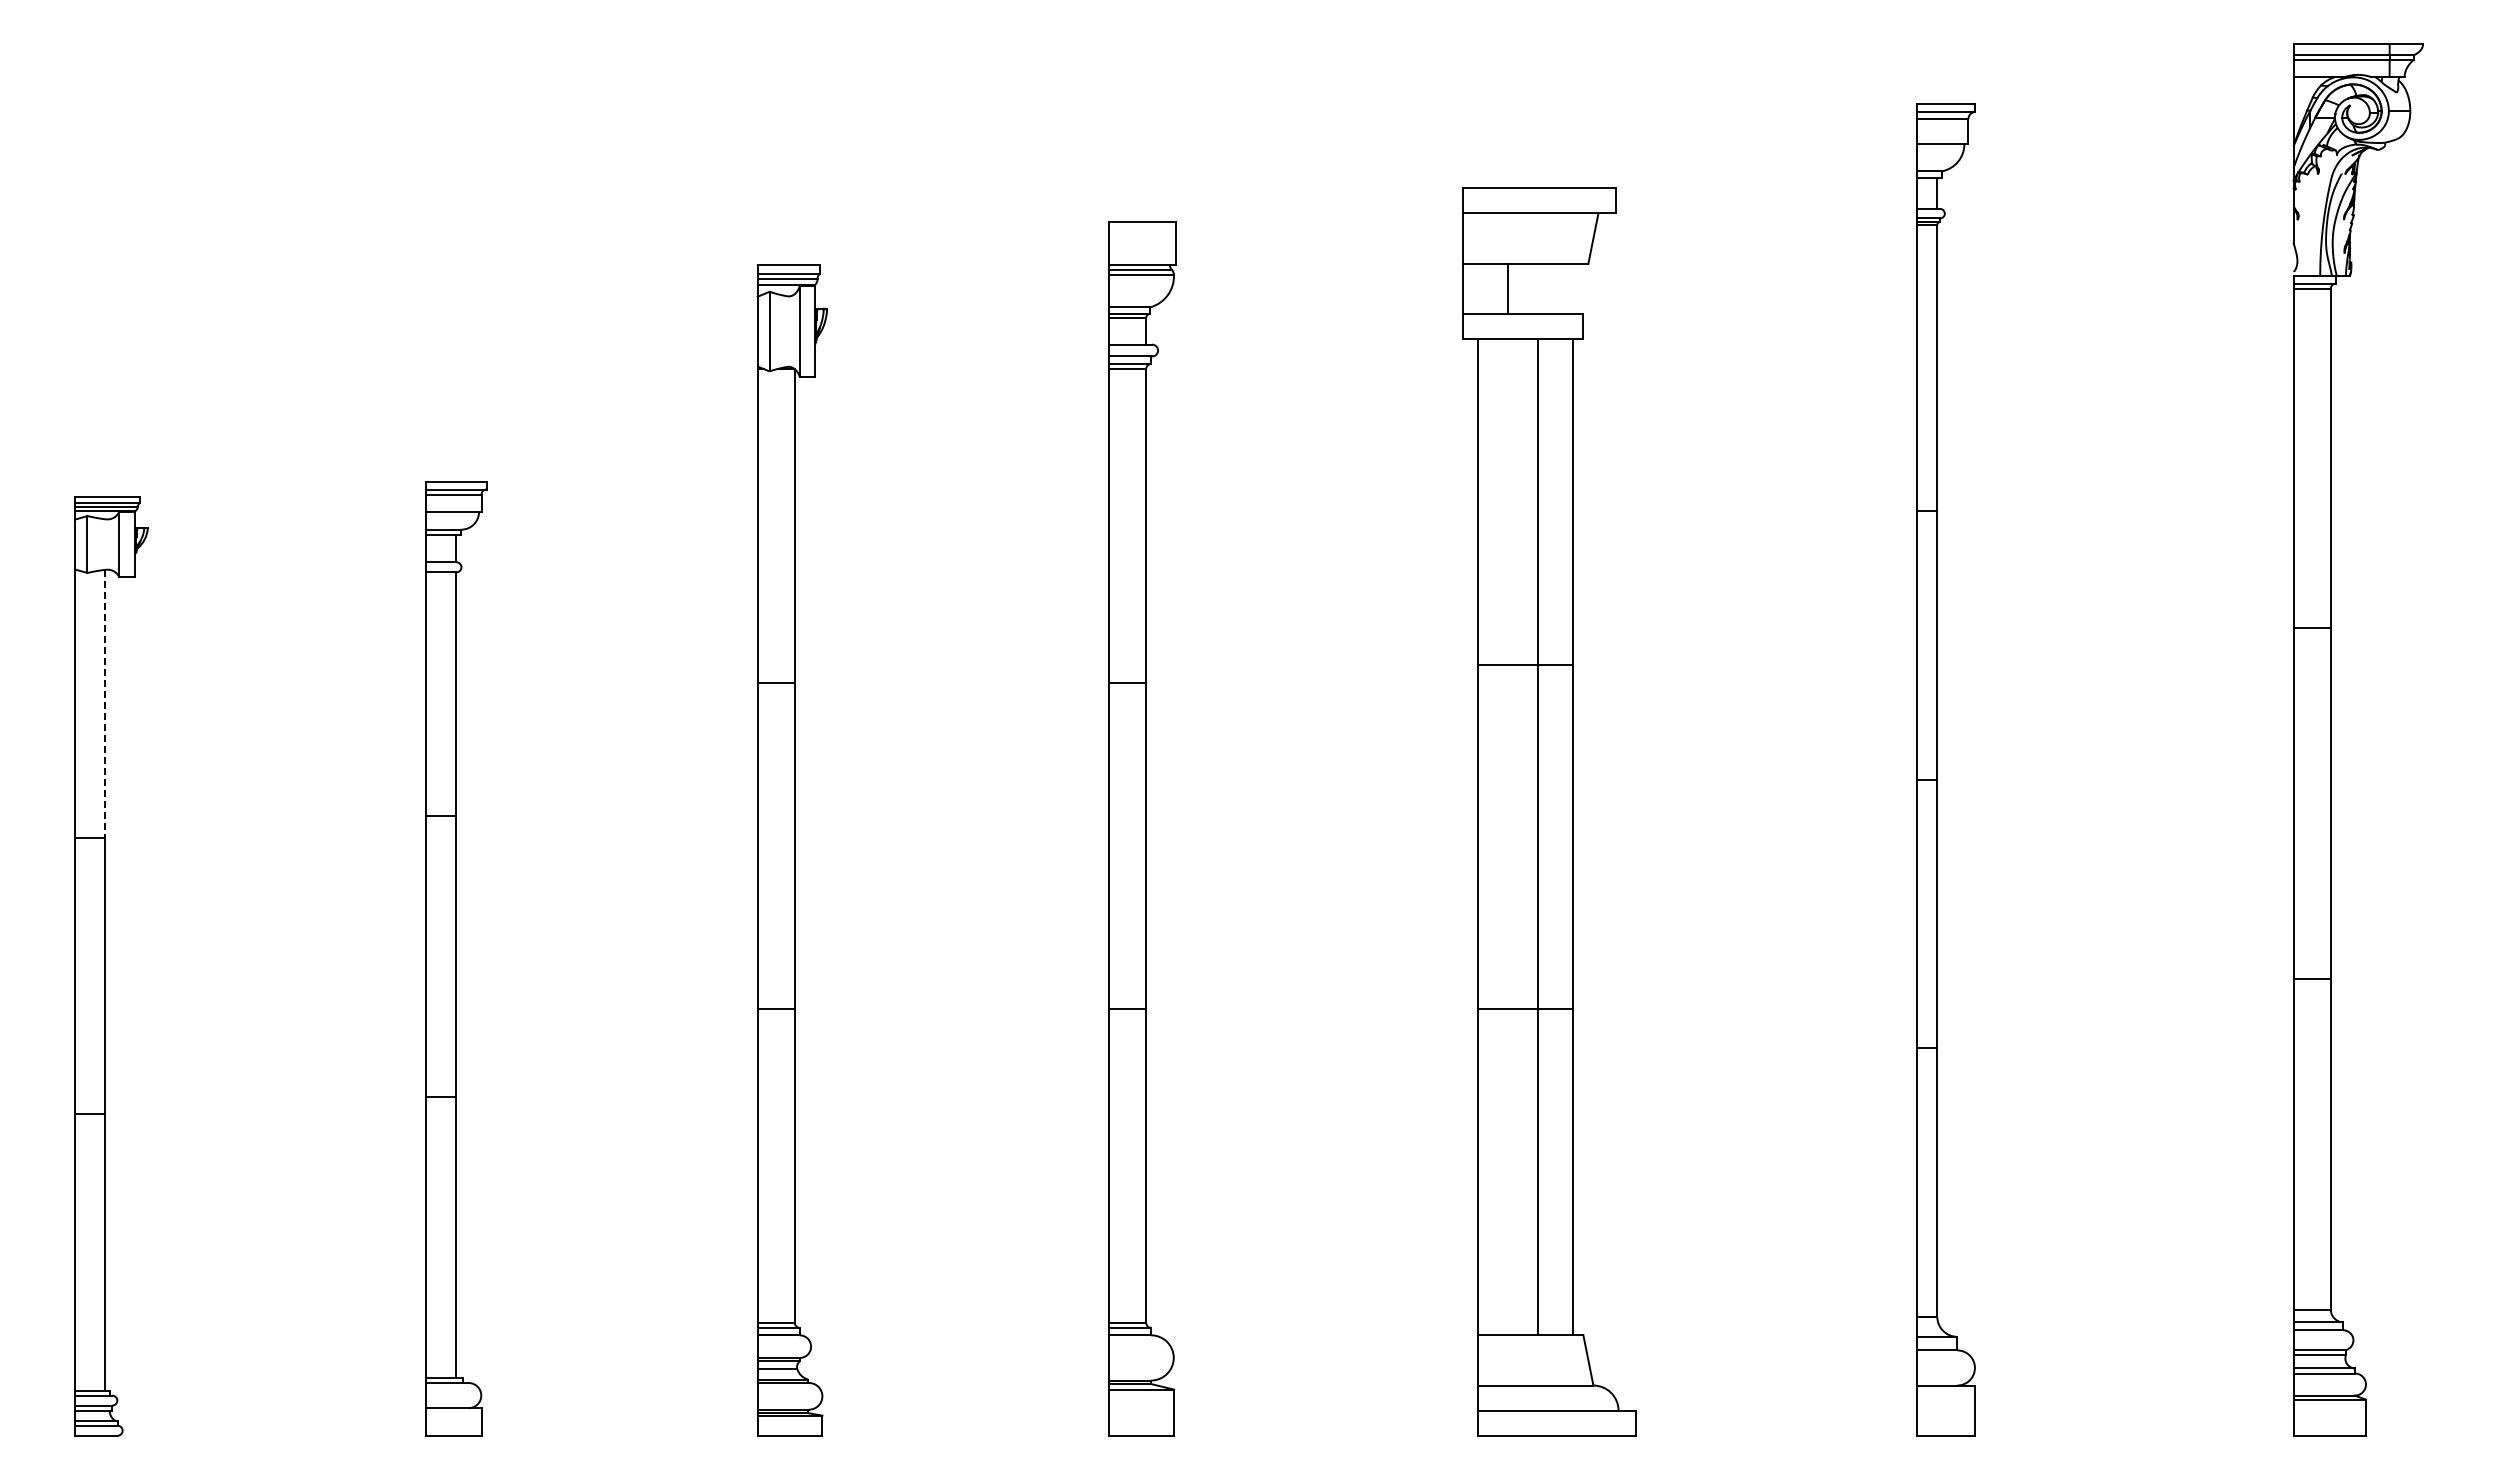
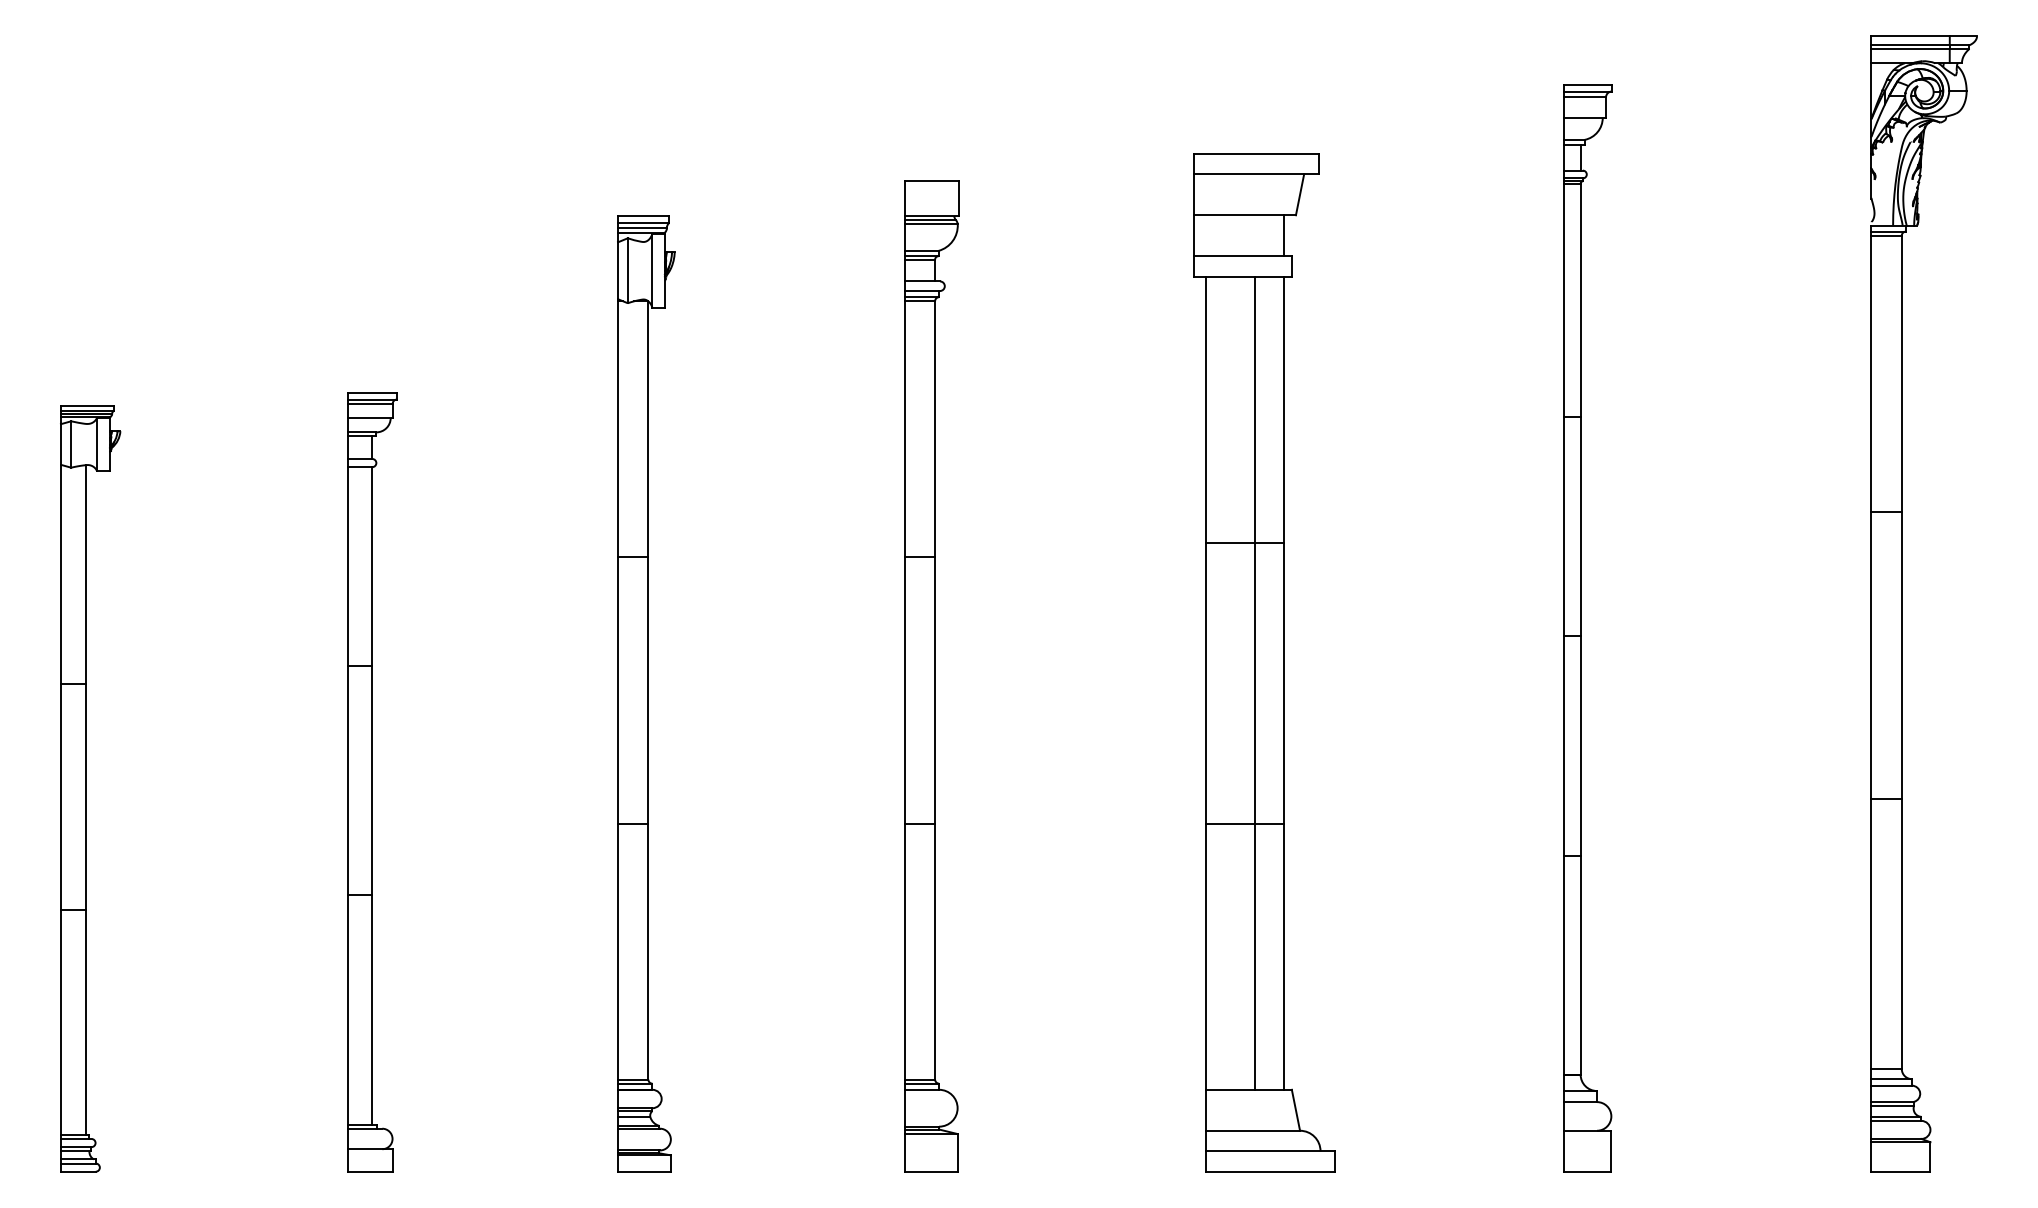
line: (1508, 288) -> (1283, 235), moved
line: (105, 704) -> (85, 575), dashed -> solid

